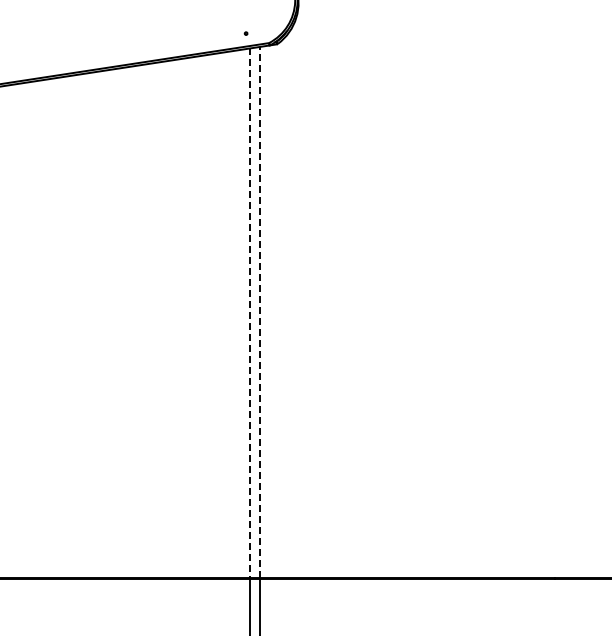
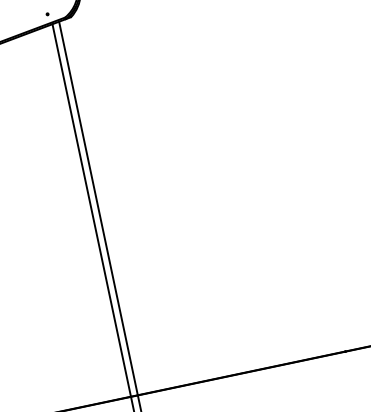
line: (259, 312) -> (98, 208), dashed -> solid
line: (249, 313) -> (91, 210), dashed -> solid

